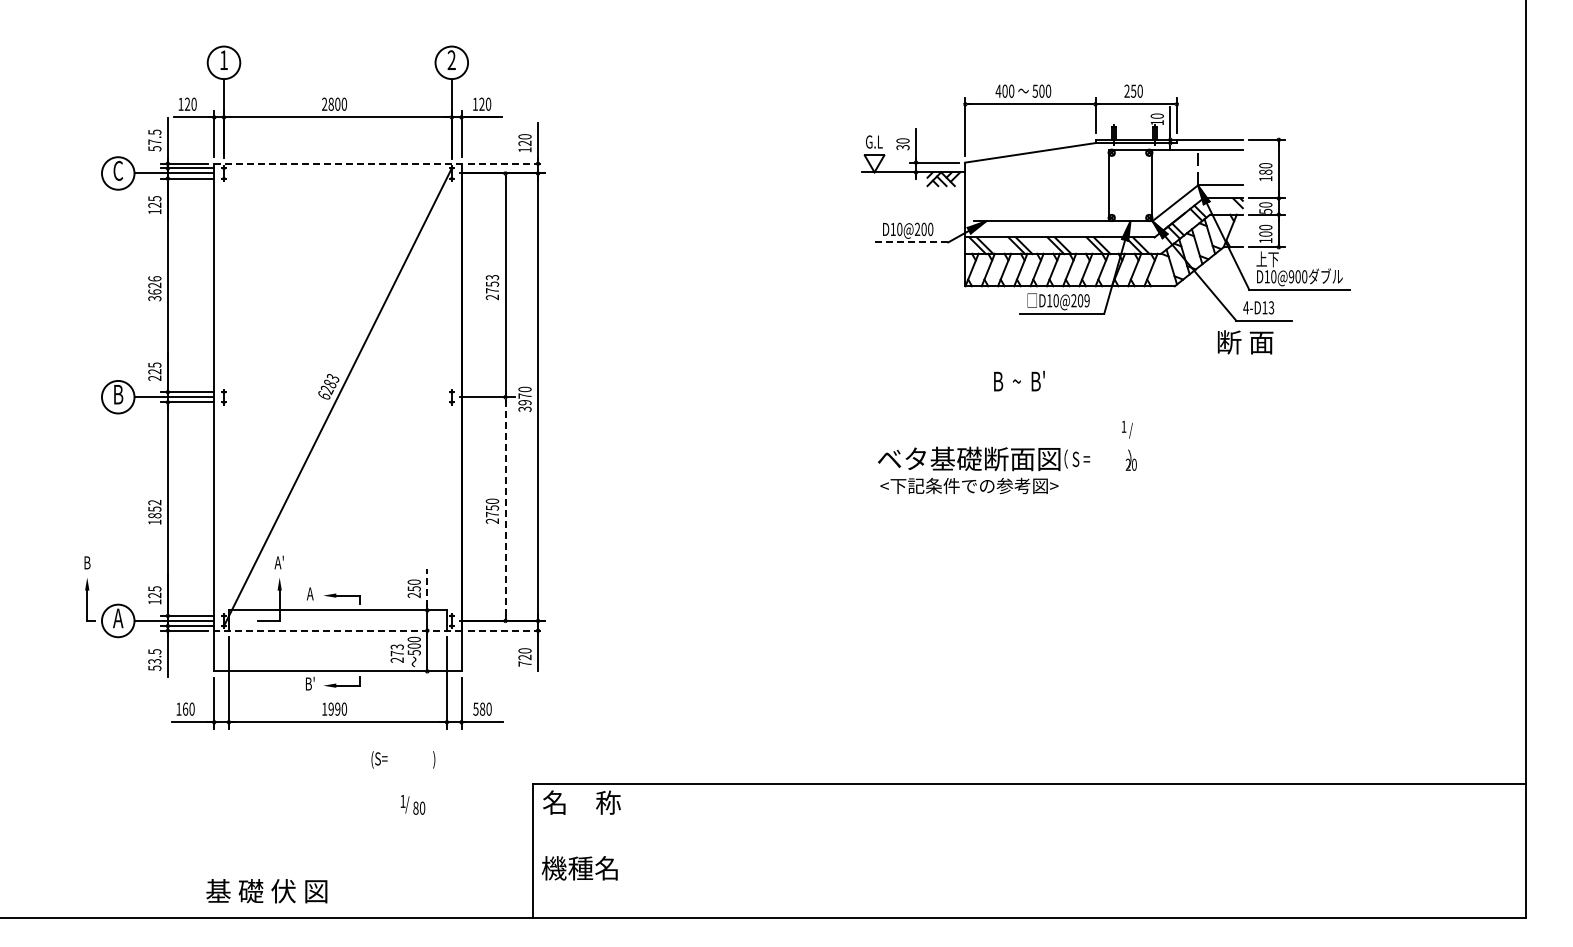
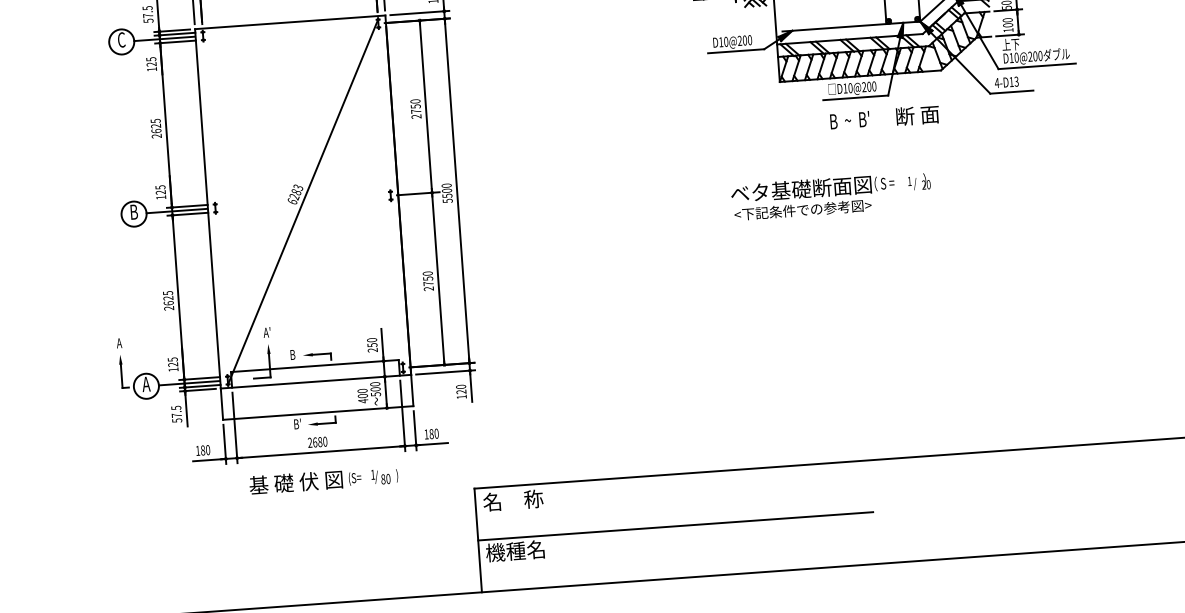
line: (337, 163) -> (289, 22), dashed -> solid
line: (506, 163) -> (419, 12), dashed -> solid
line: (912, 242) -> (736, 51), dashed -> solid
text: (492, 277) -> (415, 101), 2753 -> 2750
text: (1291, 277) -> (1030, 57), D10@900 -> D10@200
text: (154, 288) -> (155, 128), 3626 -> 2625
text: (1086, 300) -> (873, 86), D10@209 -> D10@200
text: (1245, 342) -> (917, 115), moved
text: (154, 377) -> (160, 196), 225 -> 125
text: (1019, 380) -> (849, 119), moved
text: (524, 402) -> (446, 195), 3970 -> 5500
text: (1007, 470) -> (831, 196), moved
line: (505, 509) -> (438, 279), dashed -> solid
text: (154, 512) -> (168, 300), 1852 -> 2625
text: (86, 562) -> (118, 343), B -> A
line: (427, 587) -> (382, 343), dashed -> solid
text: (309, 593) -> (292, 354), A -> B
line: (337, 630) -> (315, 381), dashed -> solid
line: (506, 630) -> (445, 372), dashed -> solid
text: (396, 653) -> (362, 395), 273 -> 400
text: (154, 661) -> (176, 415), 53.5 -> 57.5
text: (524, 663) -> (461, 396), 720 -> 120
text: (185, 708) -> (203, 449), 160 -> 180
text: (331, 708) -> (315, 441), 1990 -> 2680
text: (475, 708) -> (426, 433), 580 -> 180
text: (412, 804) -> (380, 476), moved
line: (789, 851) -> (675, 526), added
text: (266, 891) -> (295, 482), moved

